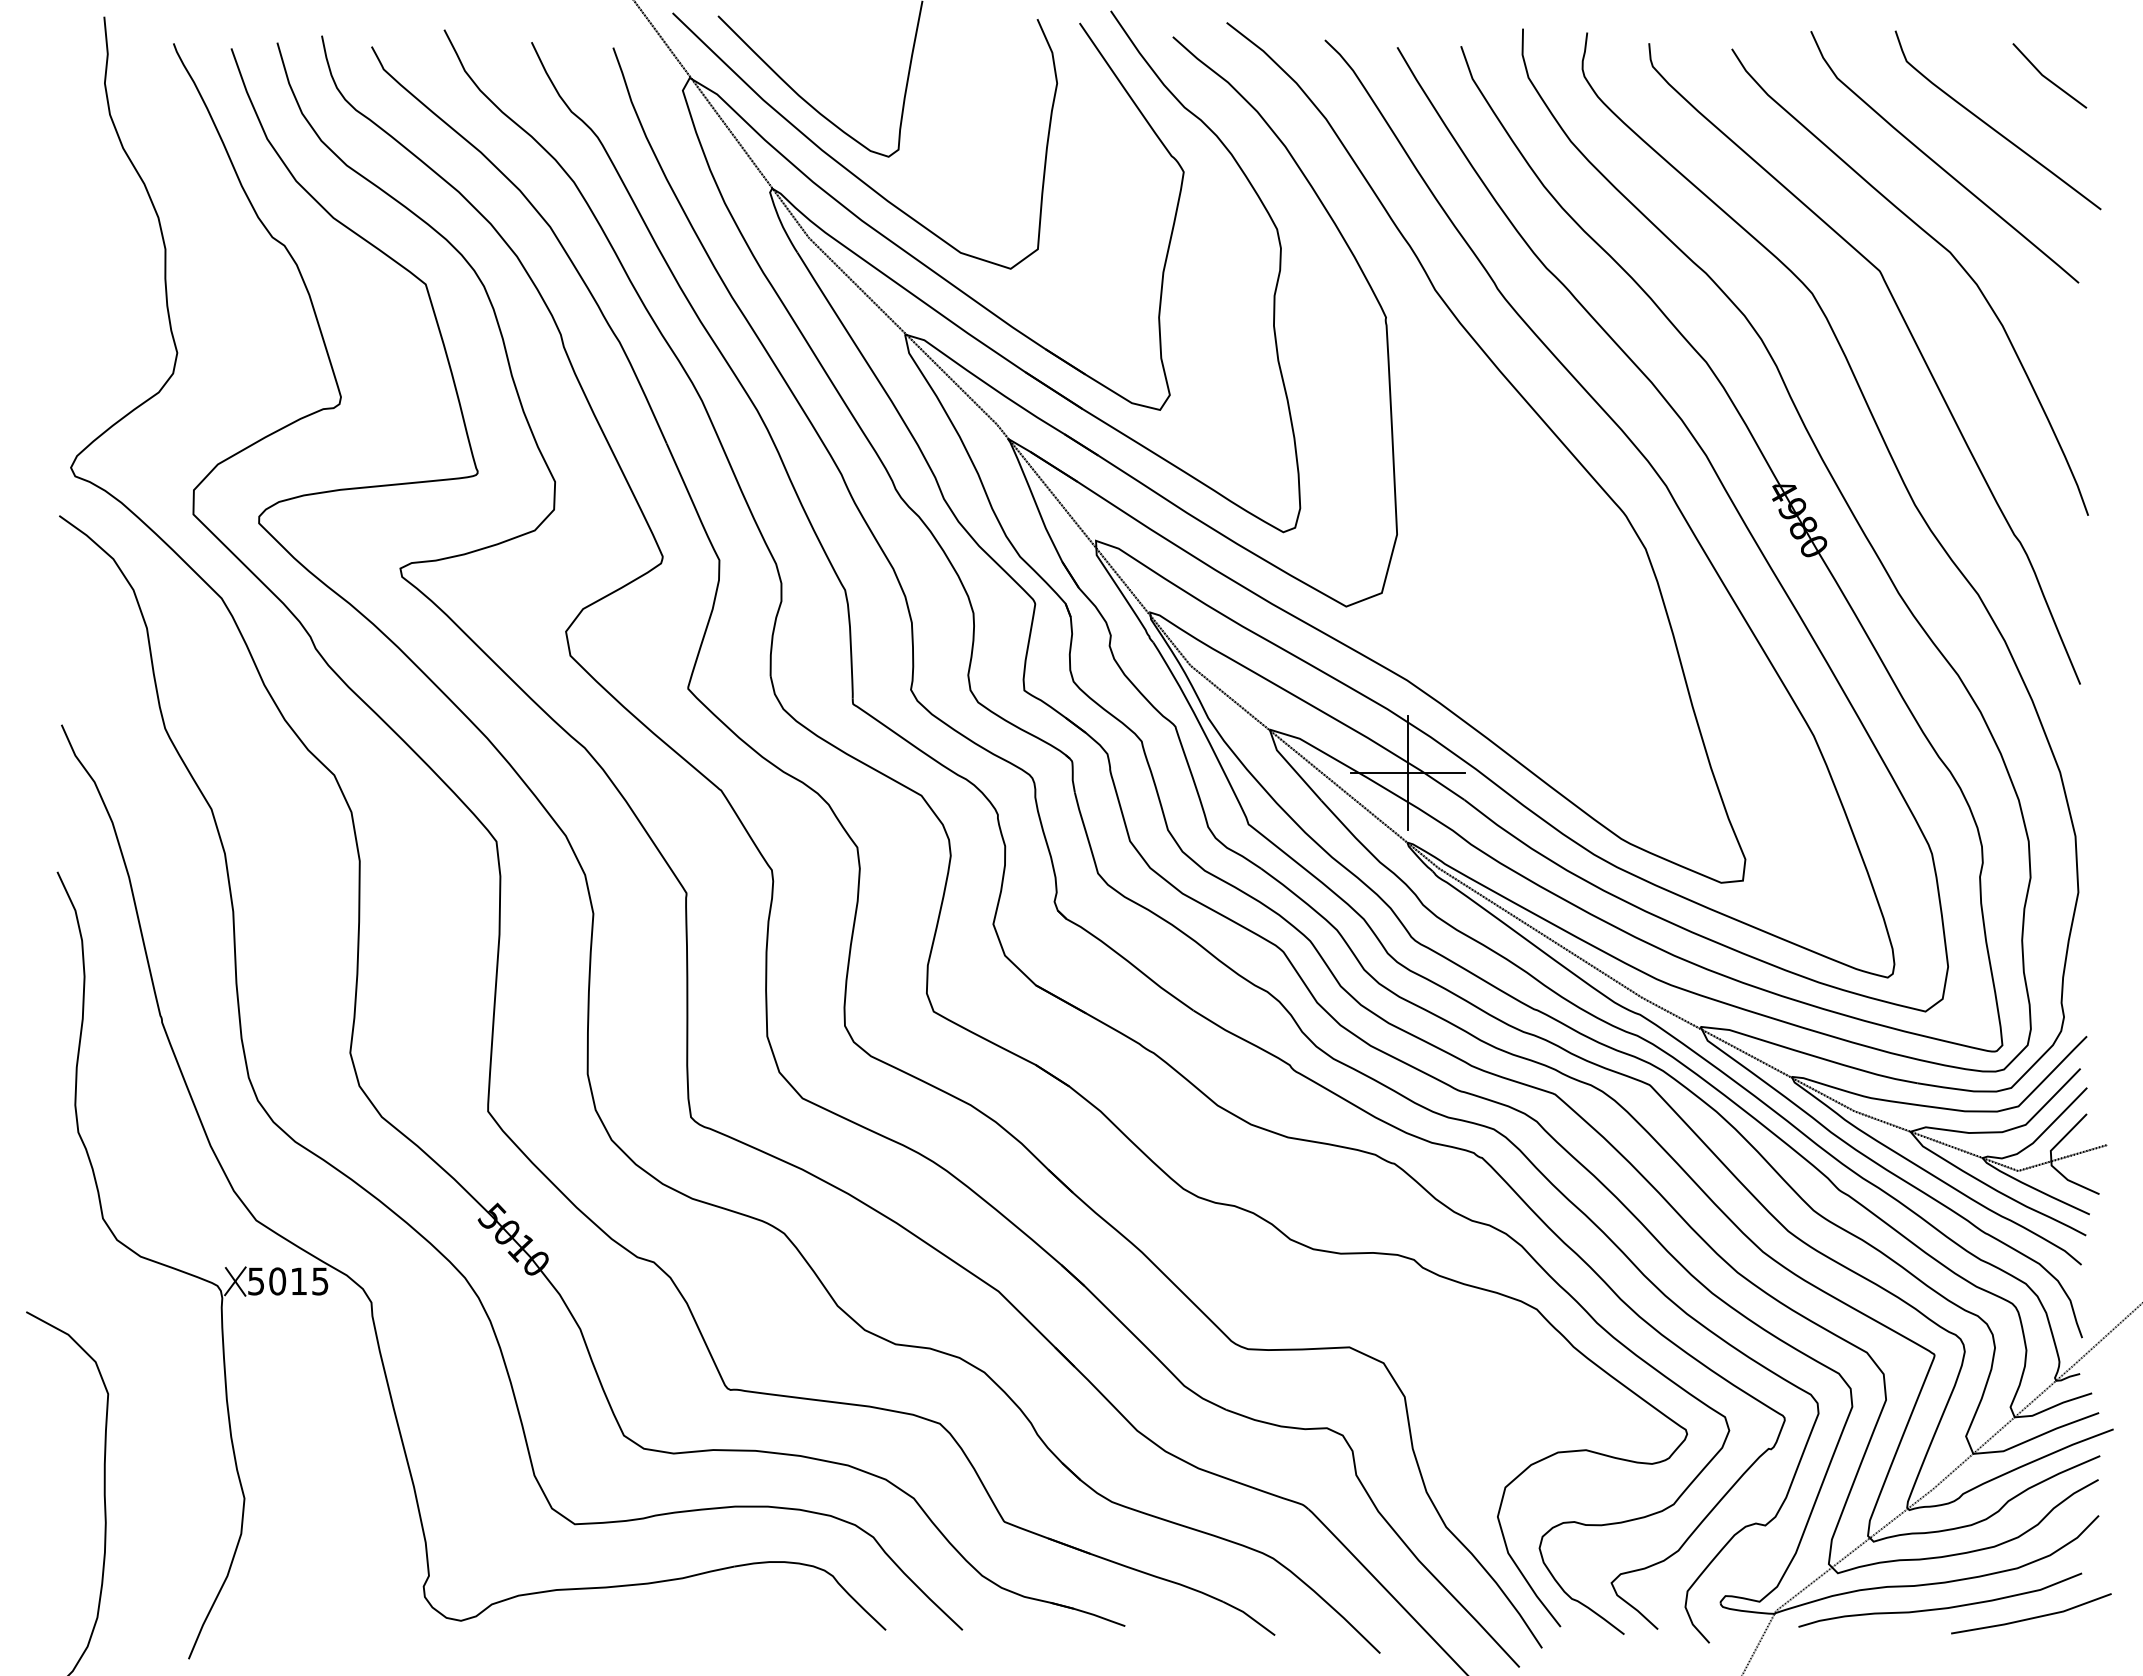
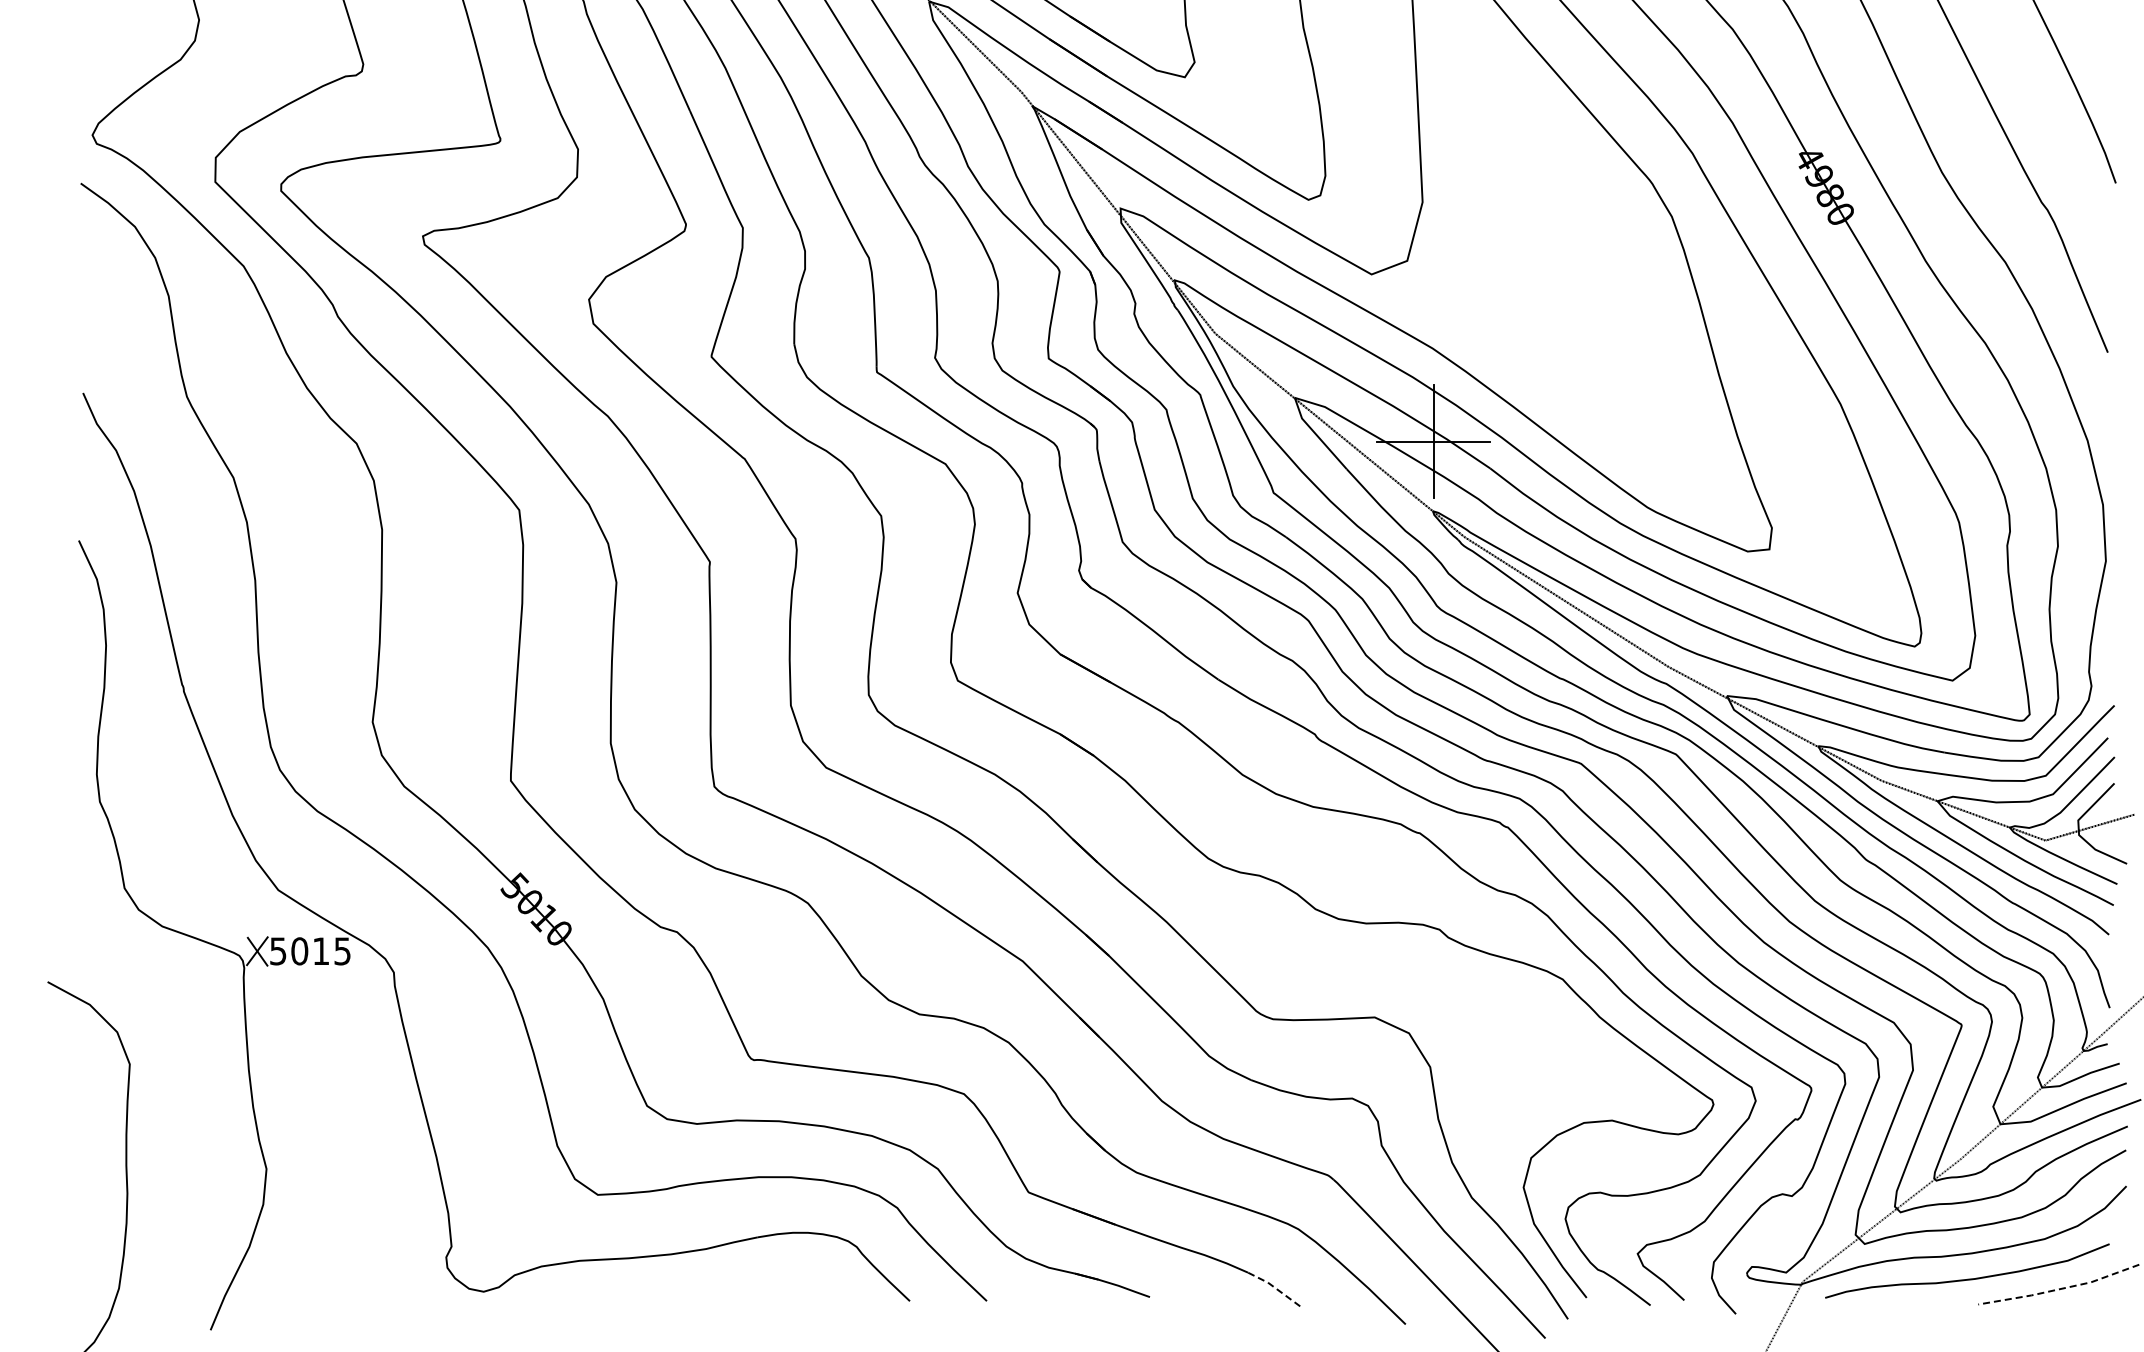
line: (1249, 1616) -> (1274, 1287), solid -> dashed
line: (2032, 1618) -> (2059, 1289), solid -> dashed

